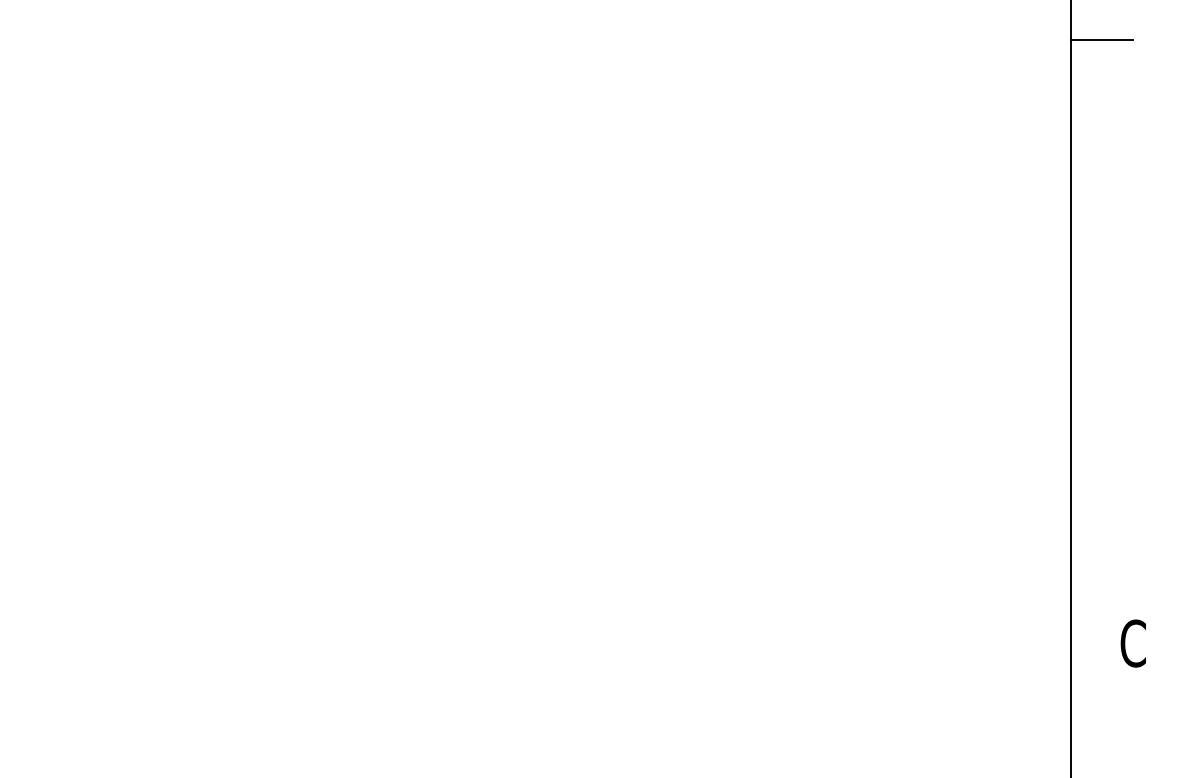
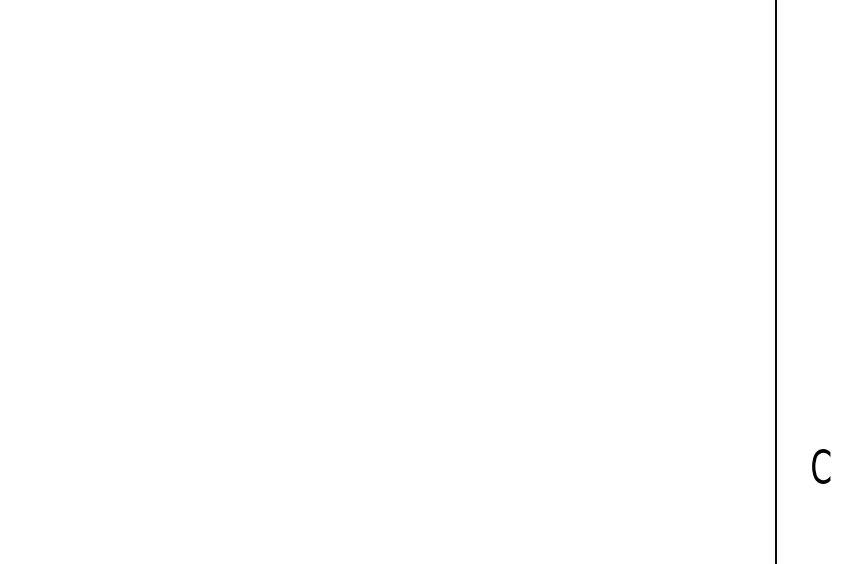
line: (1102, 40) -> (798, 29), removed

